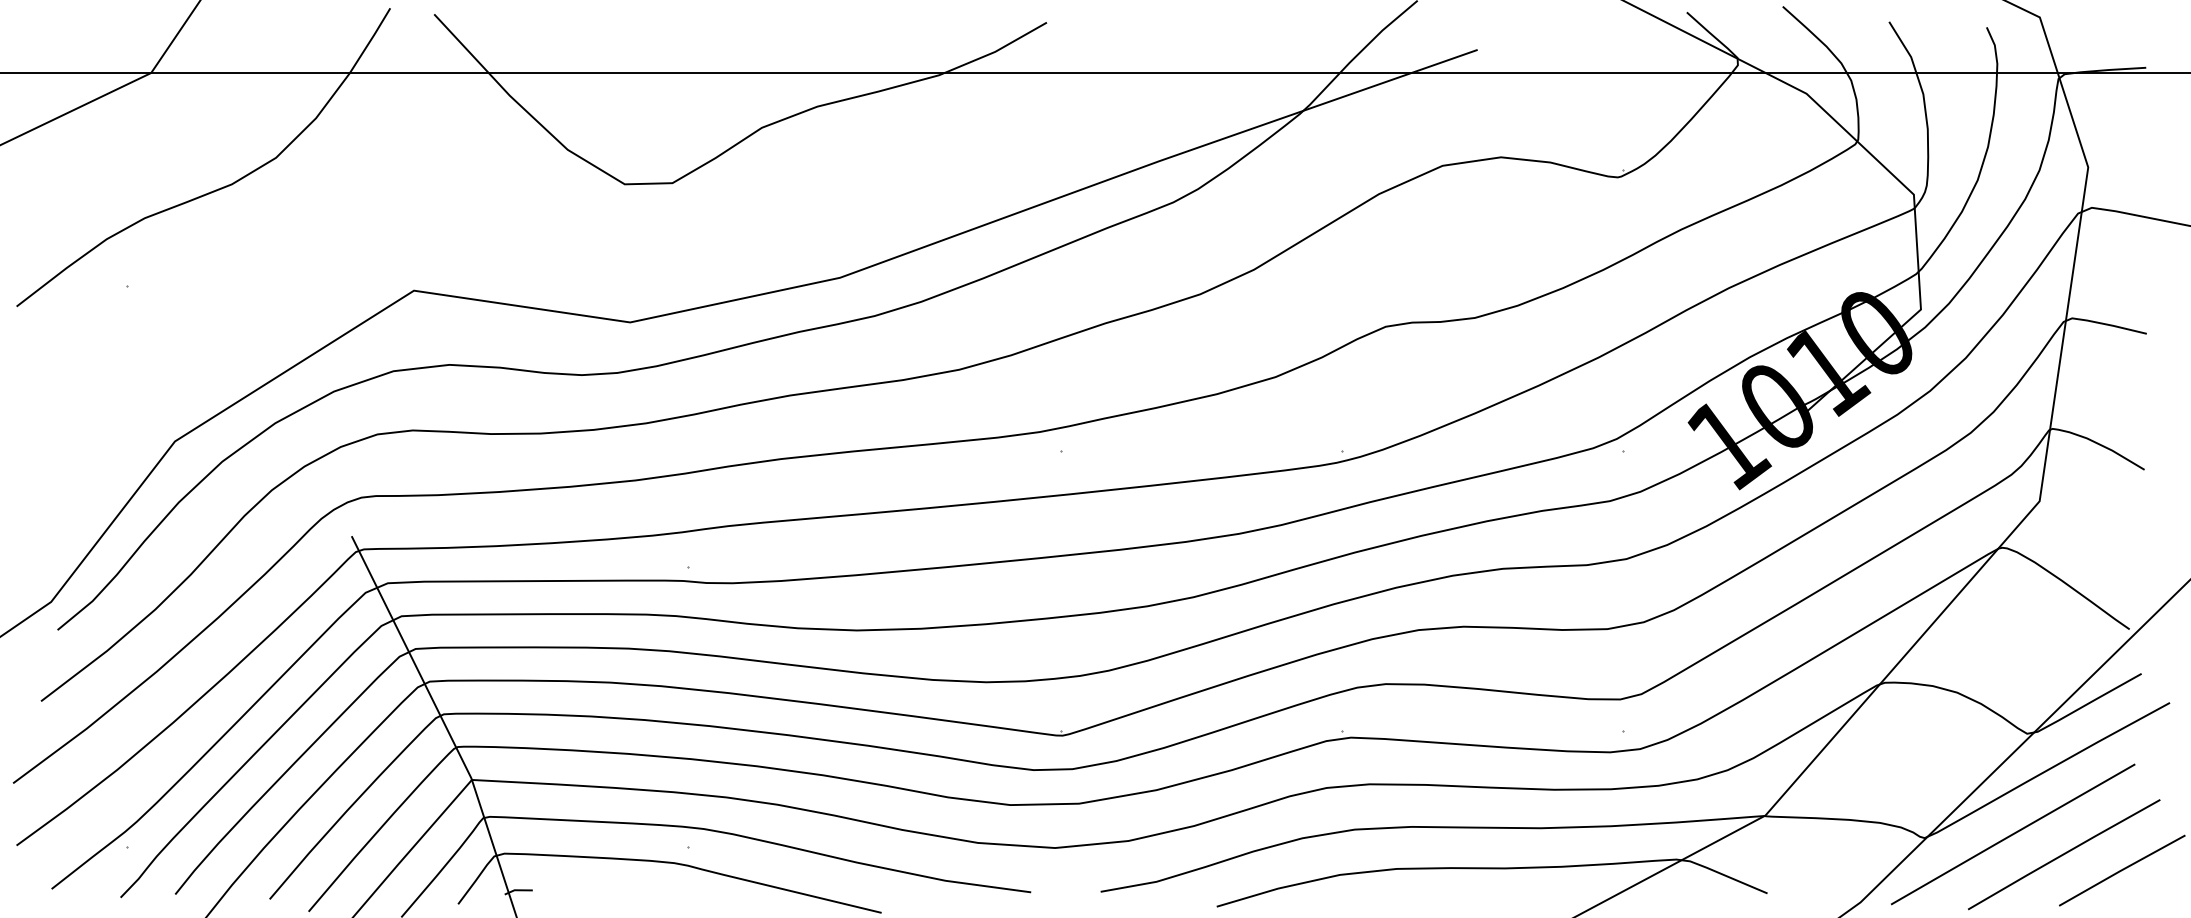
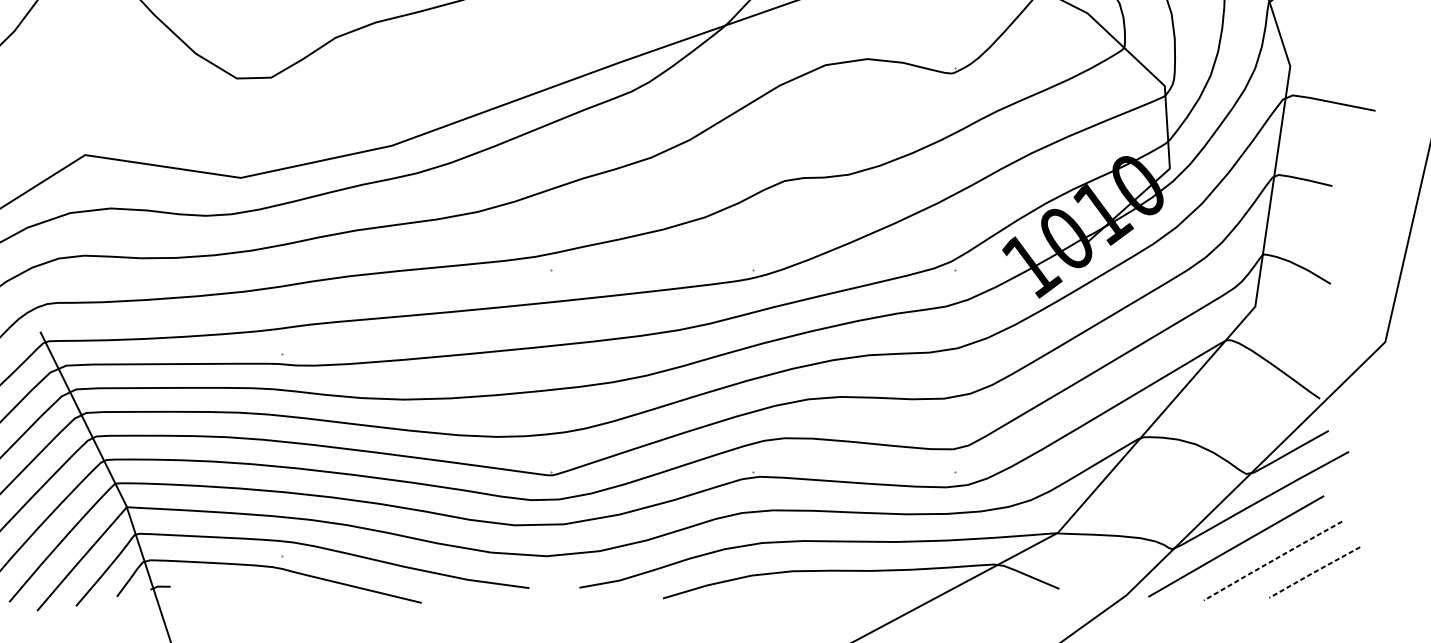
line: (2063, 854) -> (1272, 560), solid -> dashed
line: (2121, 870) -> (1314, 572), solid -> dashed

